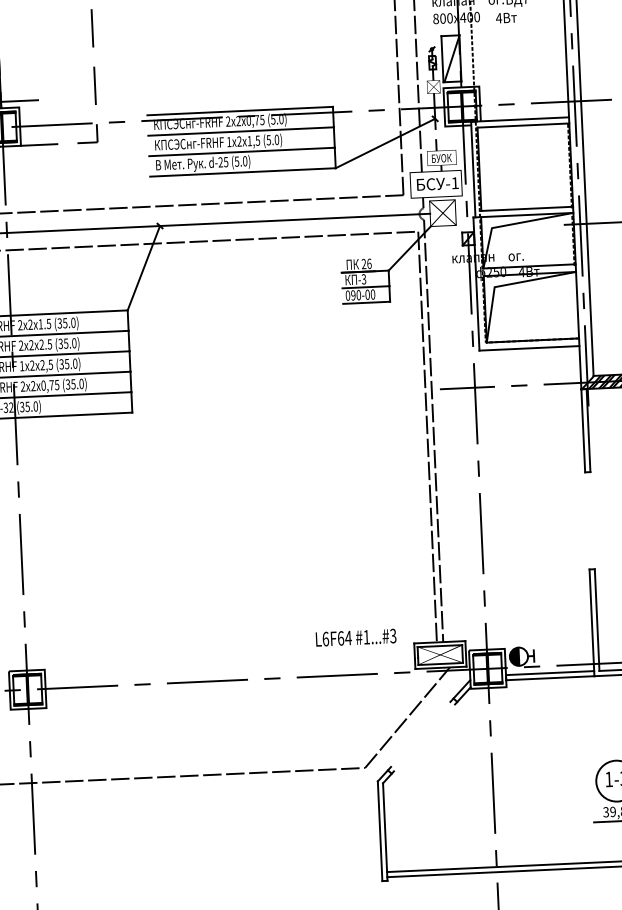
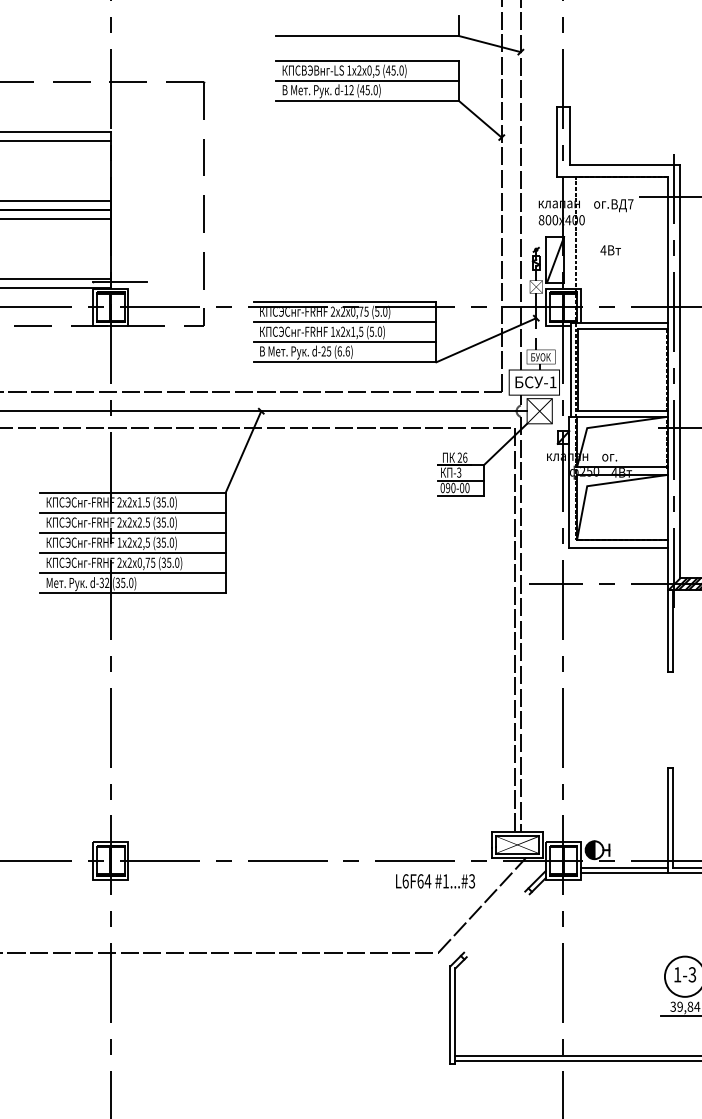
text: (506, 18) -> (610, 250), moved
text: (240, 161) -> (343, 351), (5.0) -> (6.6)
text: (356, 637) -> (435, 881), moved

